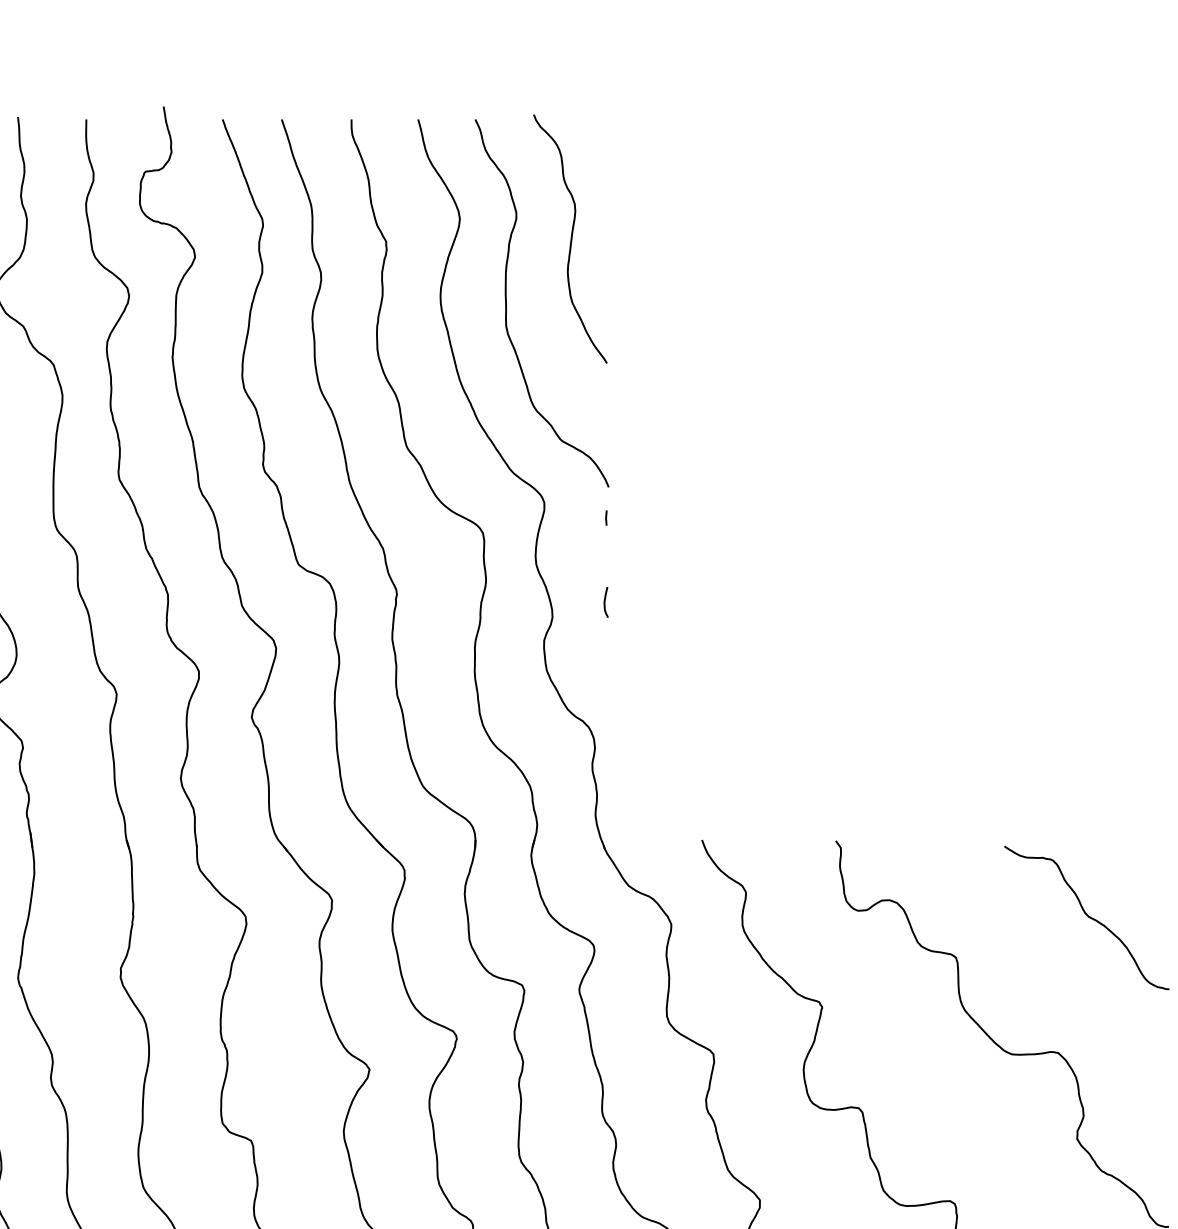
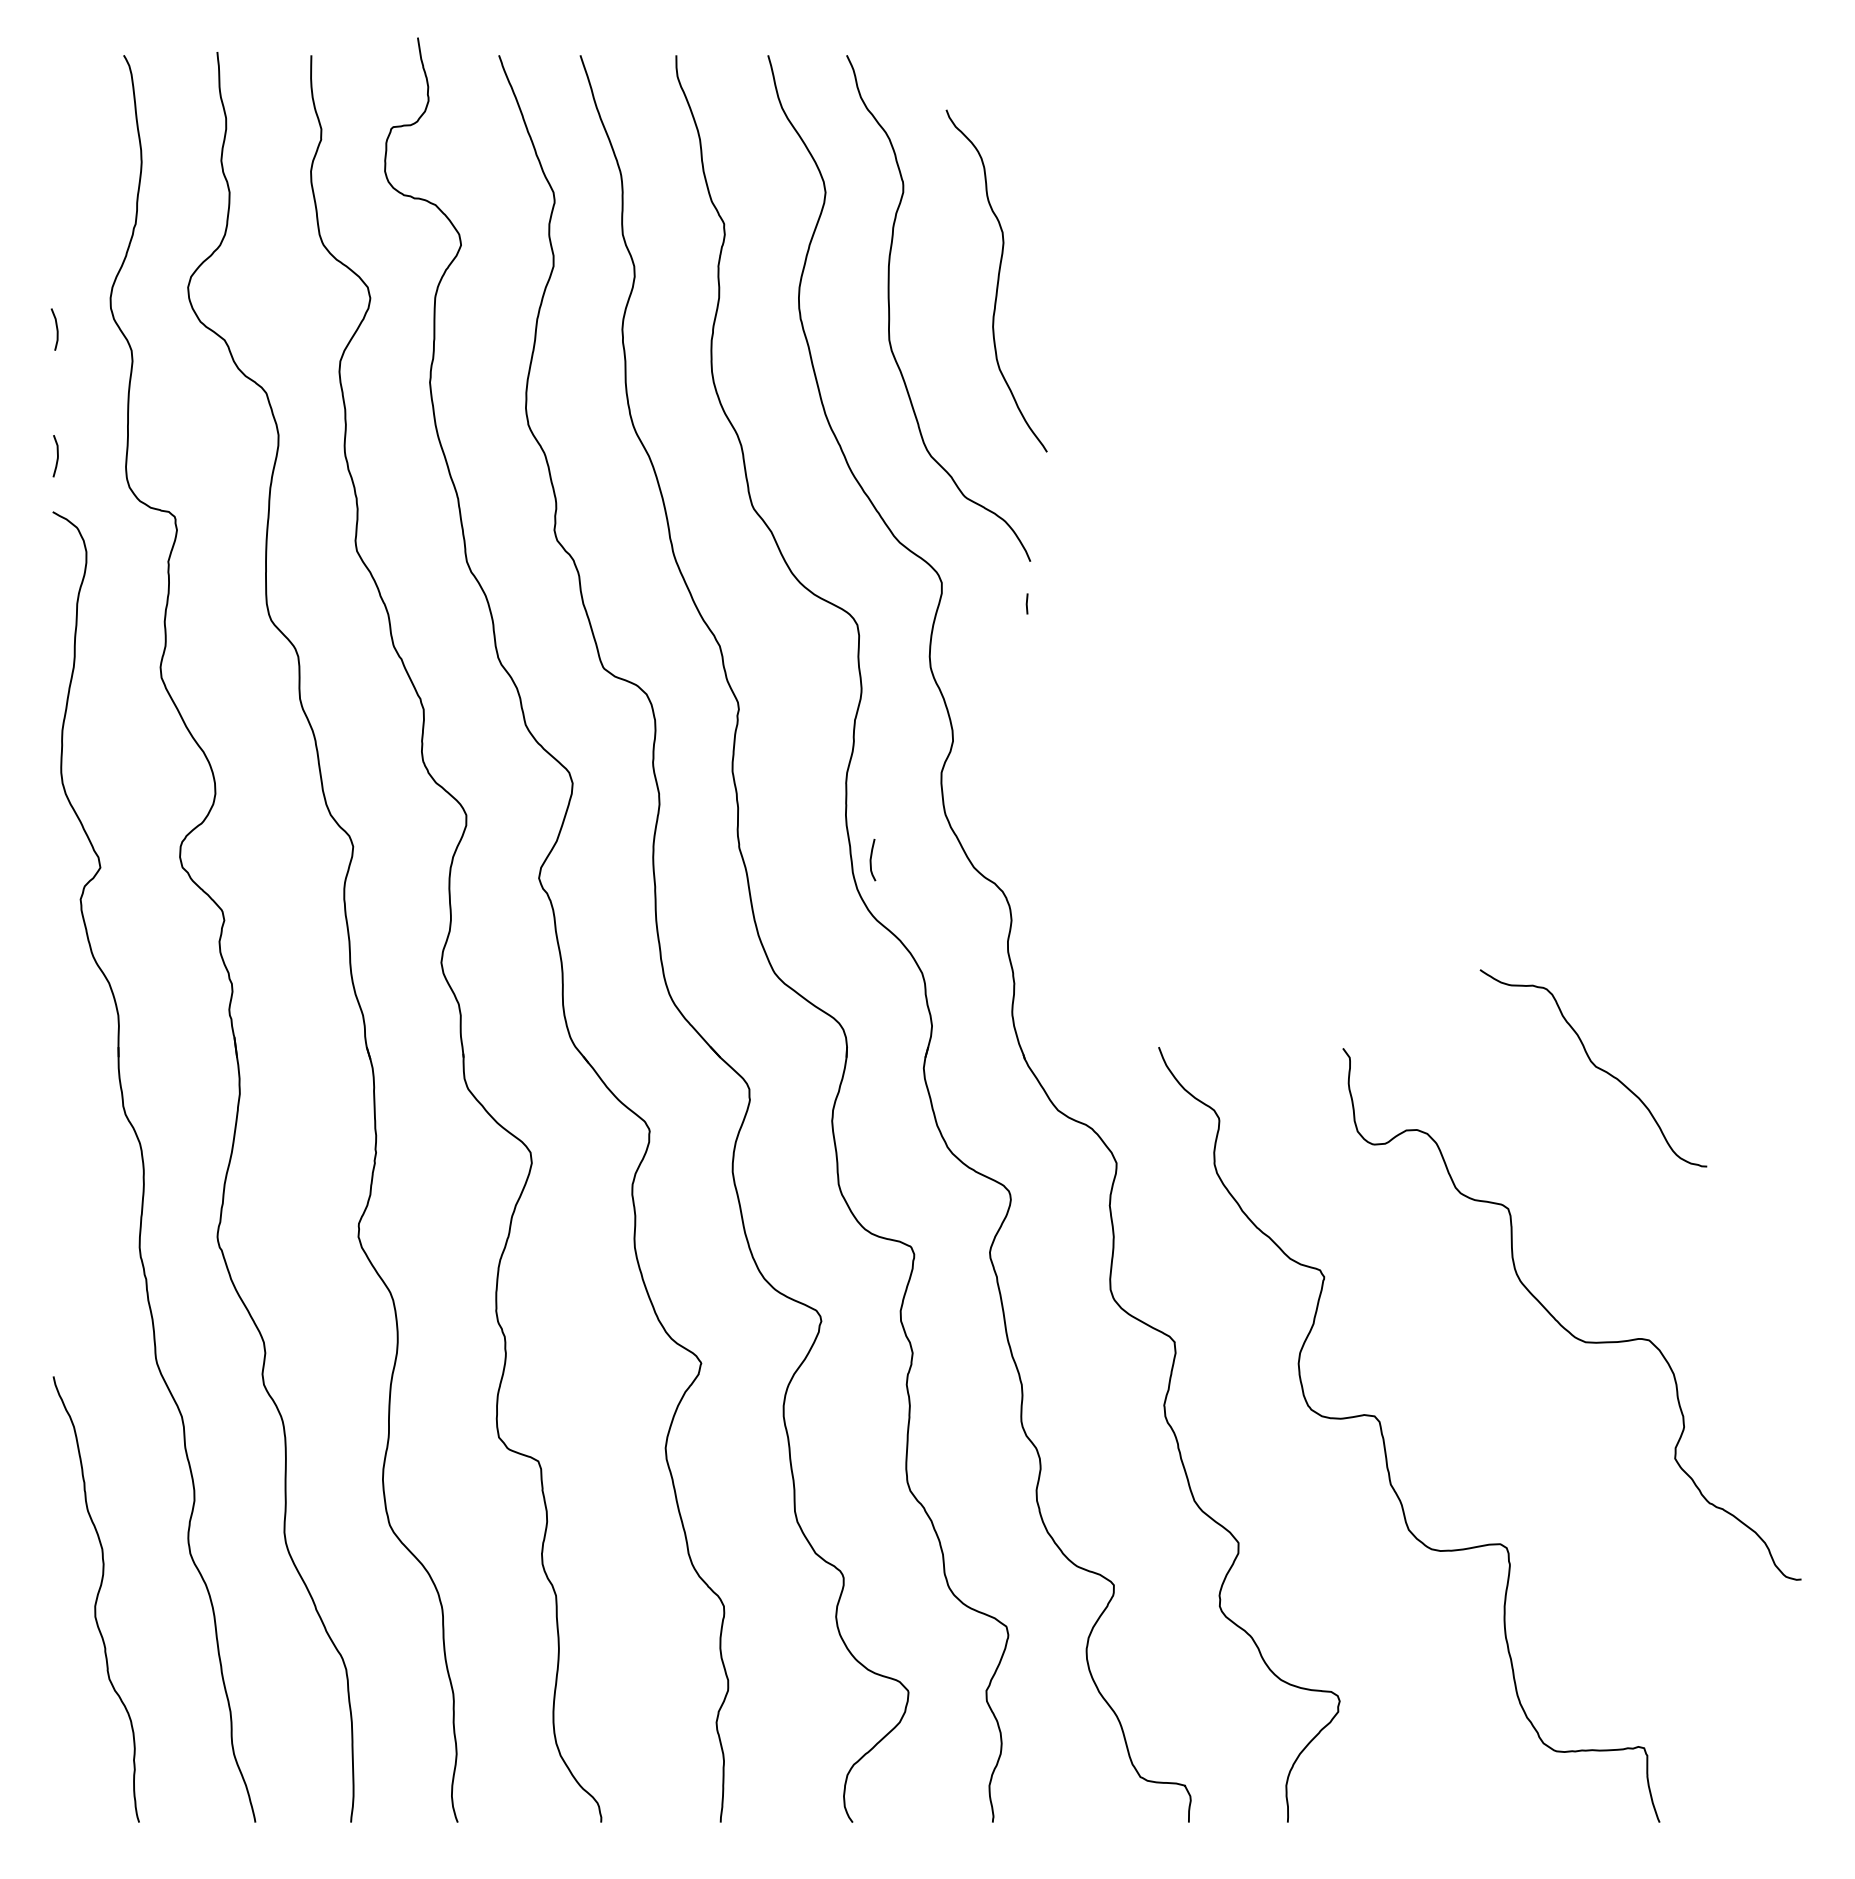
curve: (571, 238) -> (997, 280), moved
curve: (605, 602) -> (871, 860), moved
curve: (1087, 916) -> (1594, 1066), moved

